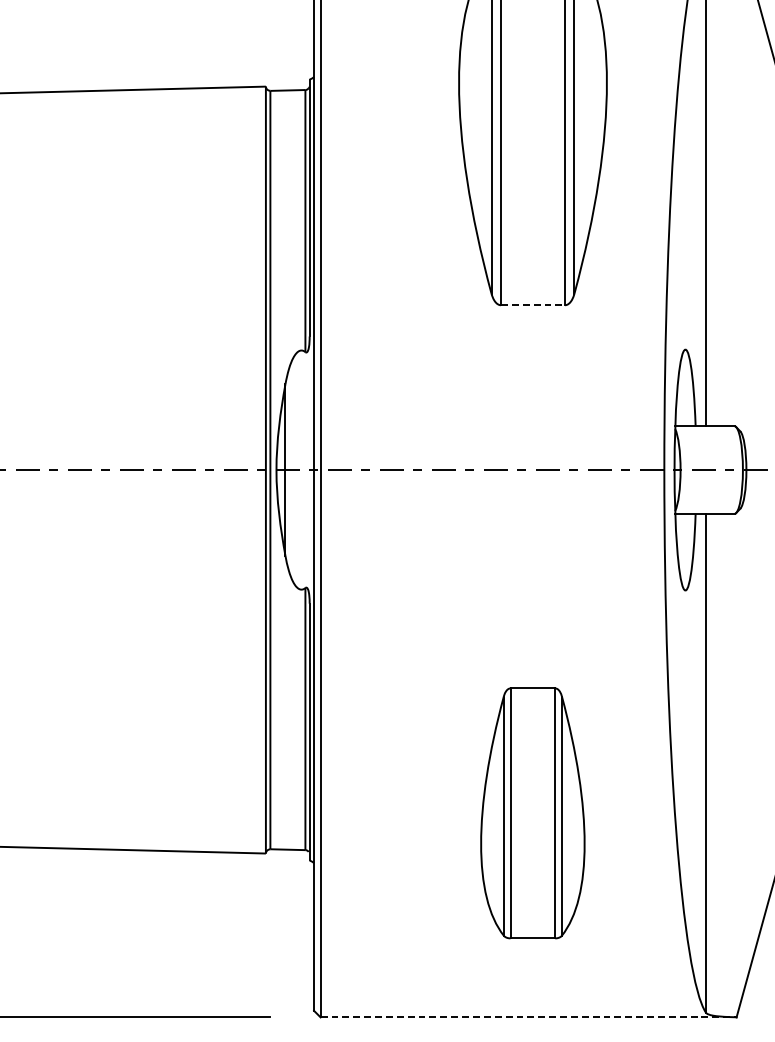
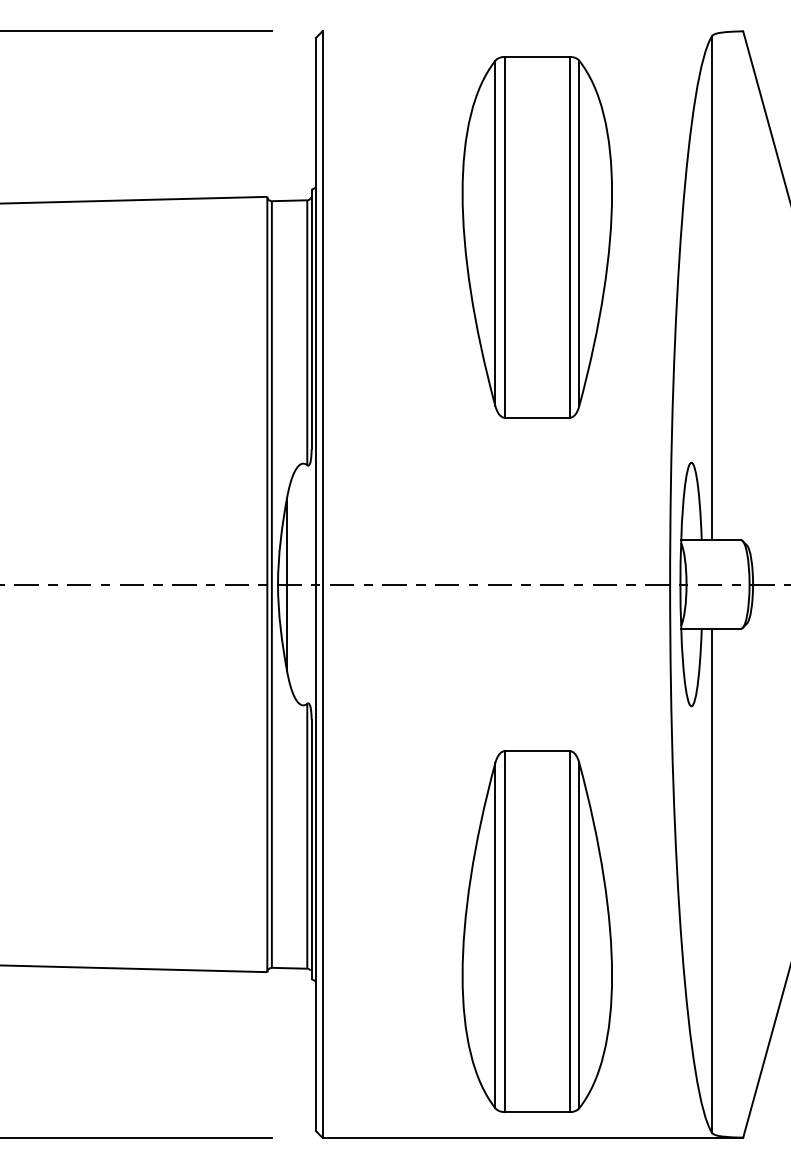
line: (533, 304) -> (537, 417), dashed -> solid
part: (532, 813) -> (536, 931), size x1.43
line: (529, 1017) -> (533, 1137), dashed -> solid

